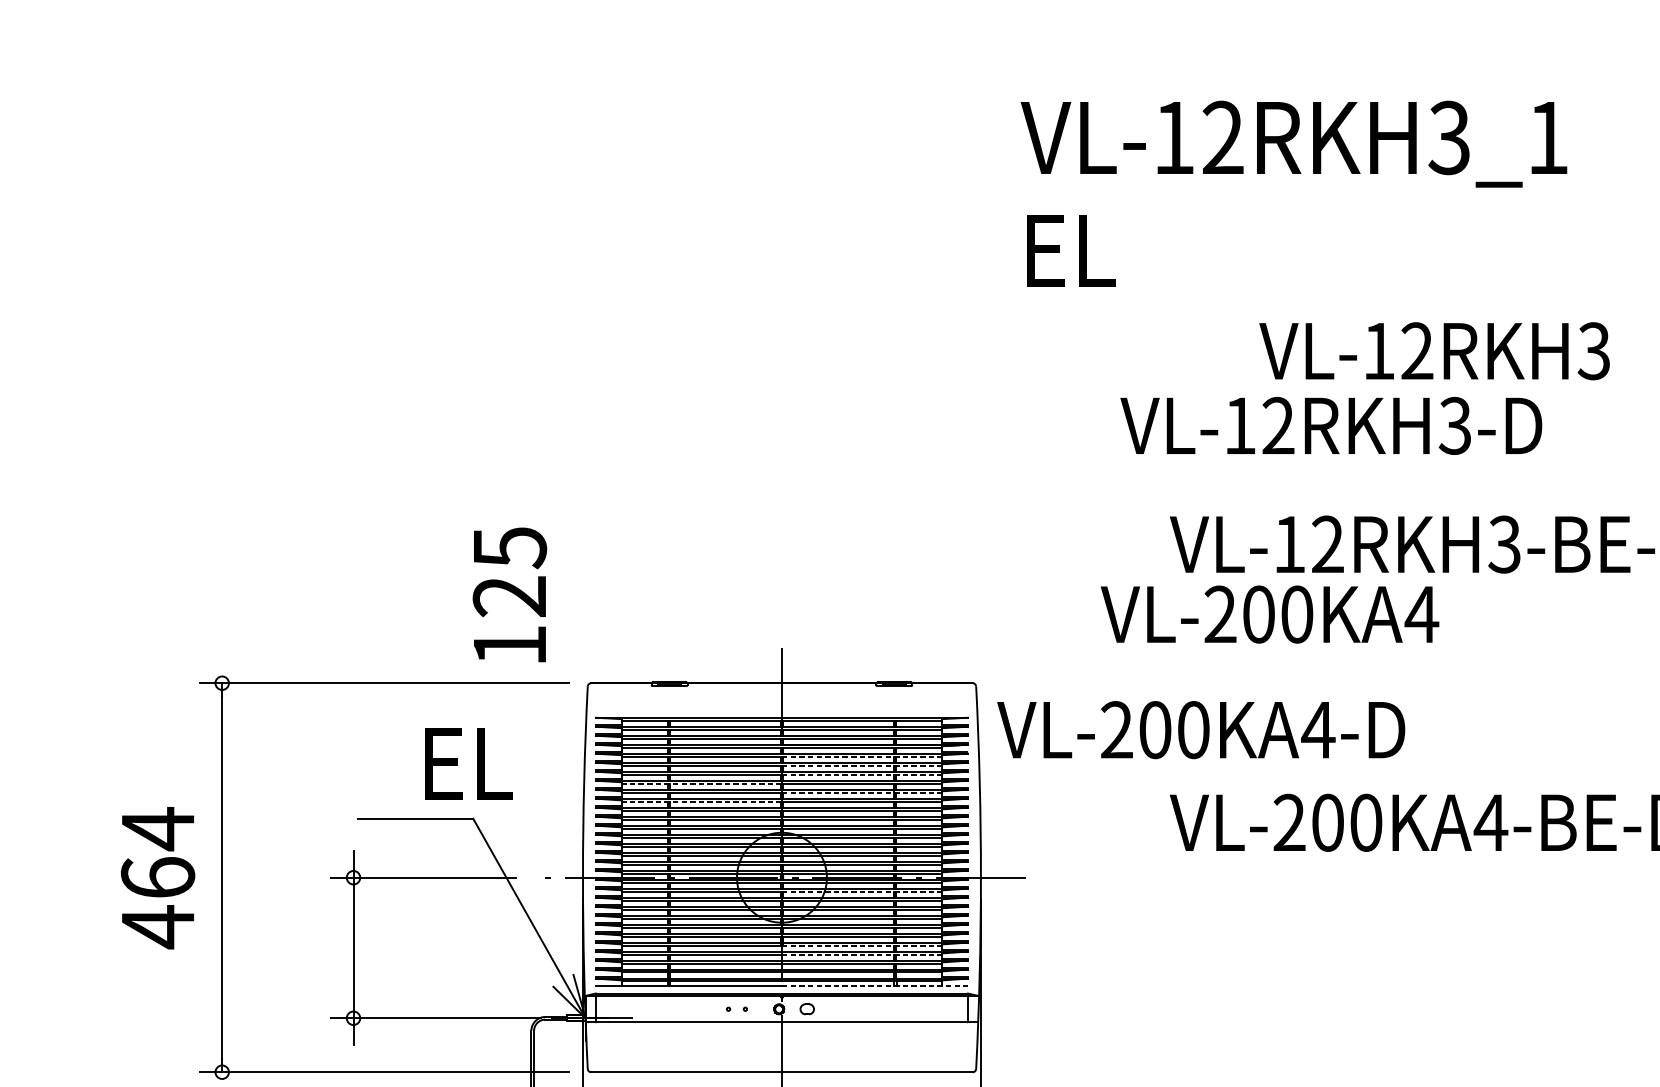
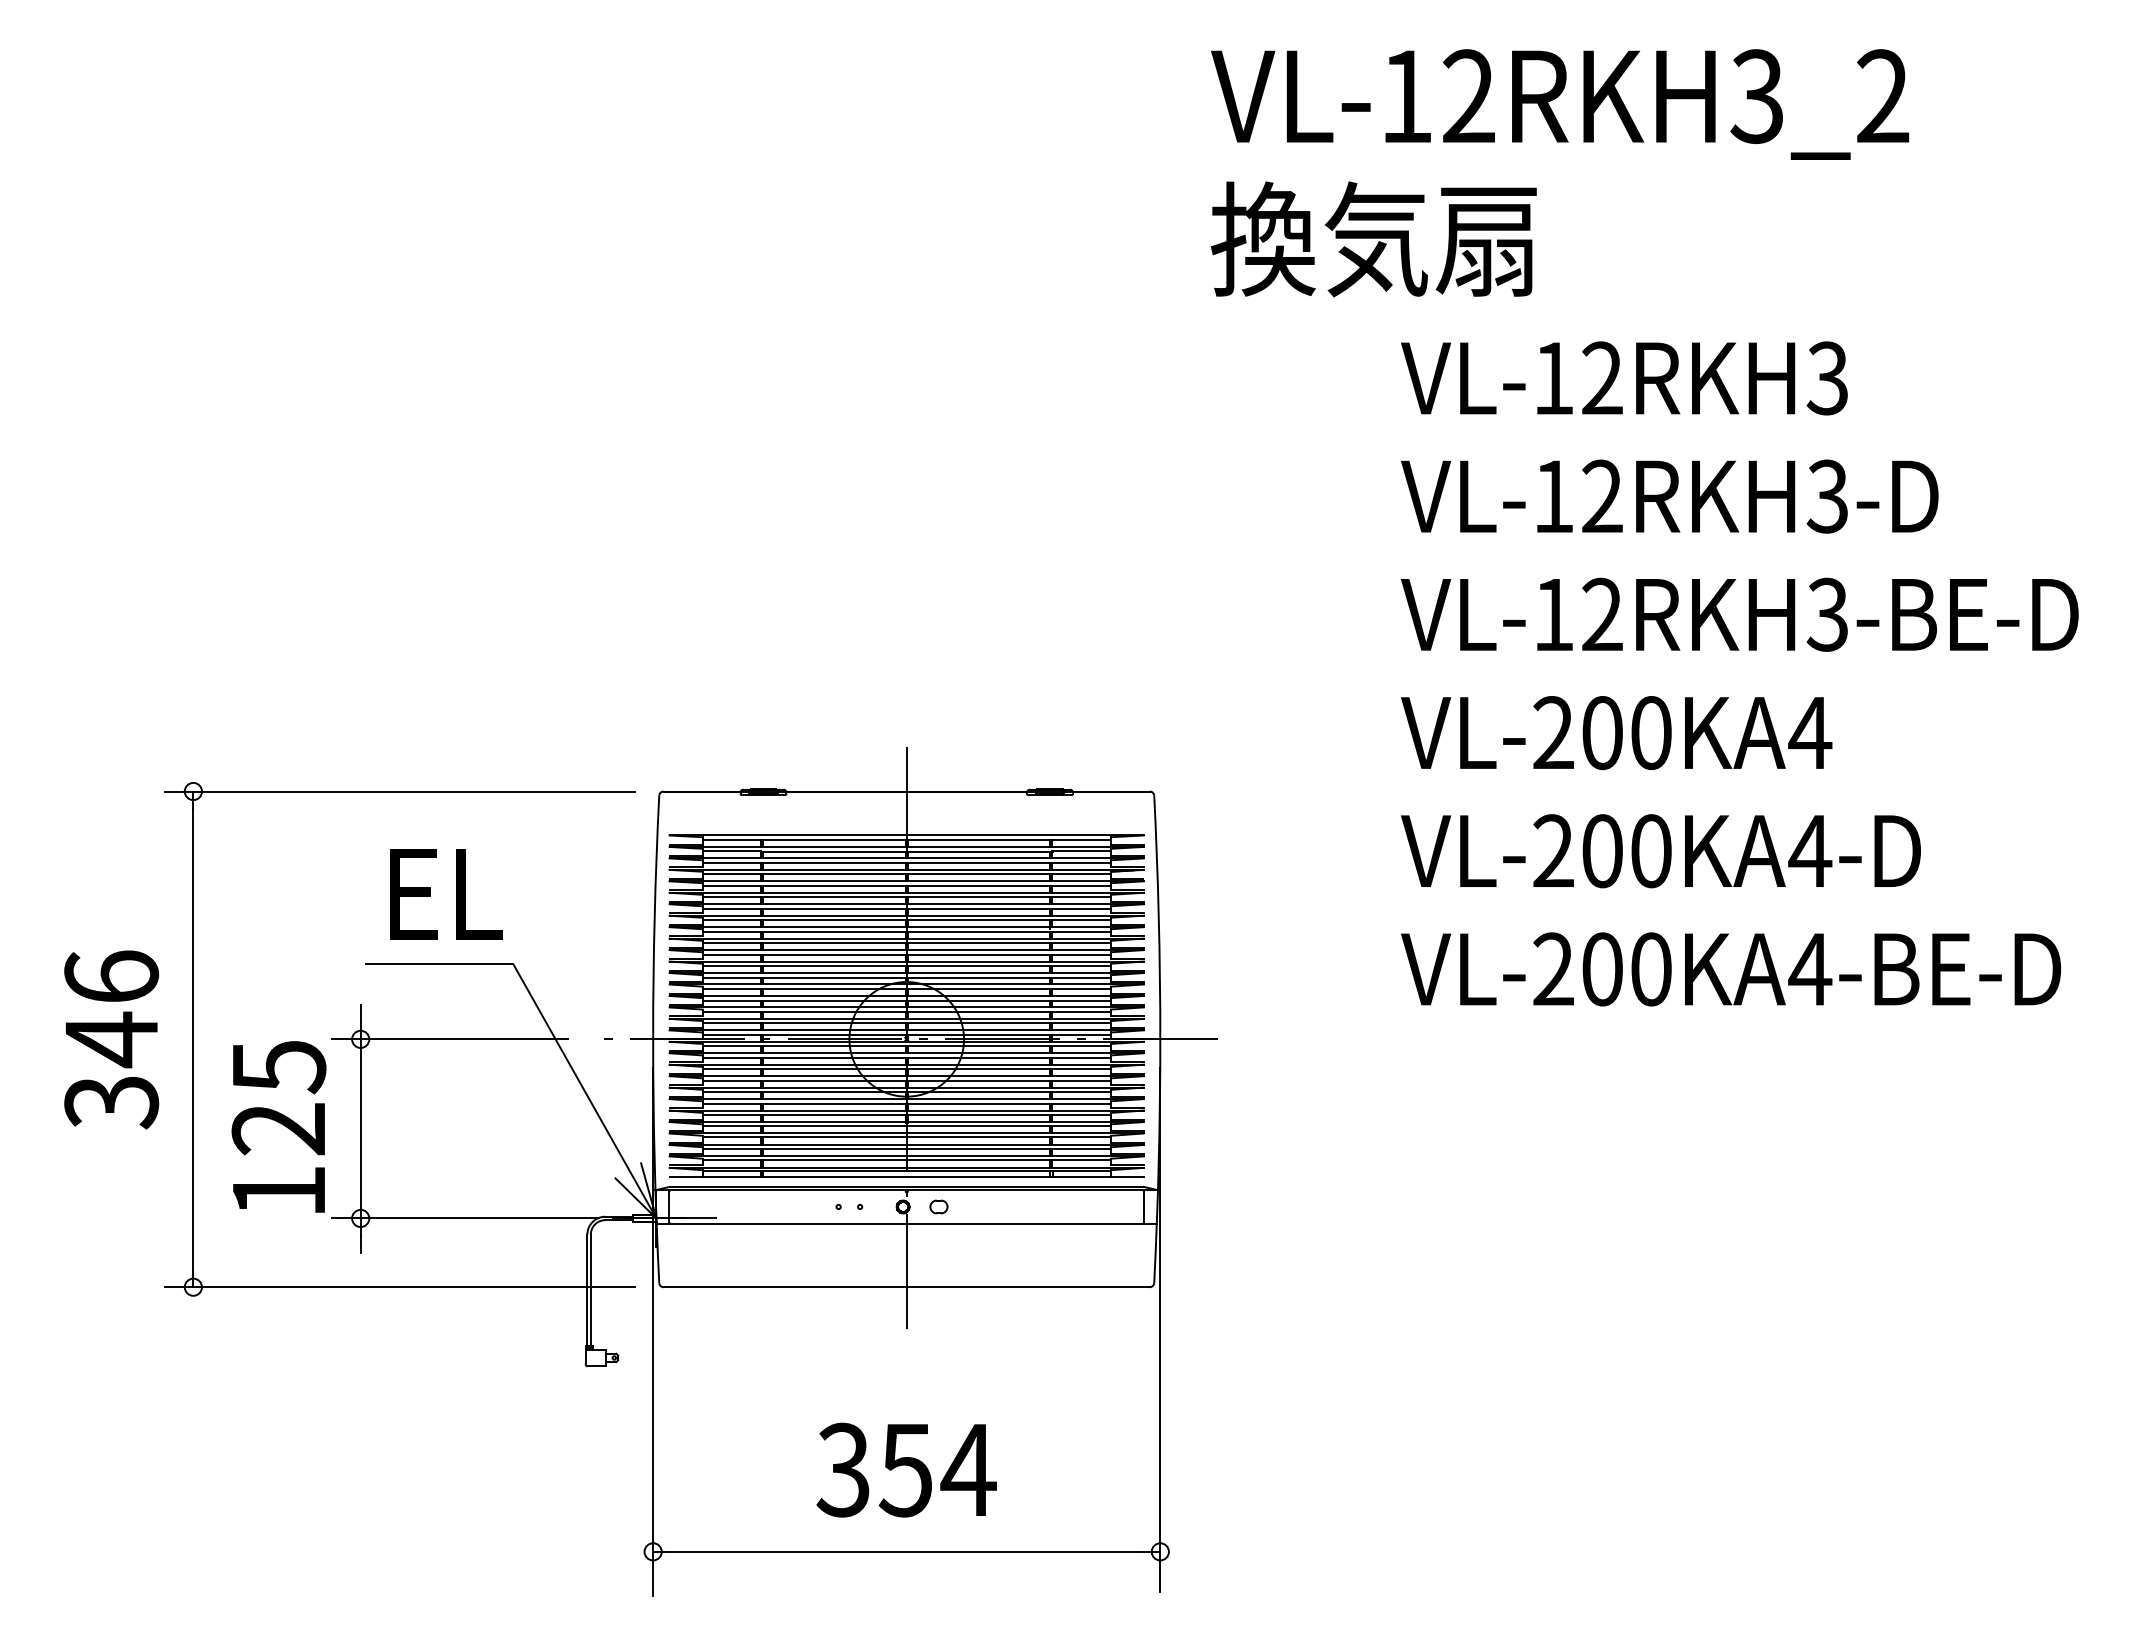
text: (1548, 137) -> (1883, 95), VL-12RKH3_1 -> VL-12RKH3_2
text: (1148, 250) -> (1373, 239), EL -> 換気扇
text: (1434, 351) -> (1624, 378), moved
text: (1331, 425) -> (1669, 496), moved
text: (509, 594) -> (278, 1126), moved
text: (1269, 614) -> (1616, 733), moved
text: (1200, 730) -> (1660, 851), moved
line: (862, 757) -> (1009, 885), dashed -> solid
text: (469, 764) -> (446, 894), moved
line: (862, 766) -> (1009, 897), dashed -> solid
line: (862, 775) -> (1009, 908), dashed -> solid
line: (701, 784) -> (804, 920), dashed -> solid
line: (862, 793) -> (1009, 931), dashed -> solid
line: (701, 802) -> (804, 943), dashed -> solid
text: (157, 877) -> (111, 1039), 464 -> 346
line: (862, 891) -> (1009, 1057), dashed -> solid
line: (862, 946) -> (1009, 1126), dashed -> solid
line: (862, 954) -> (1009, 1137), dashed -> solid
line: (875, 985) -> (1025, 1176), dashed -> solid

